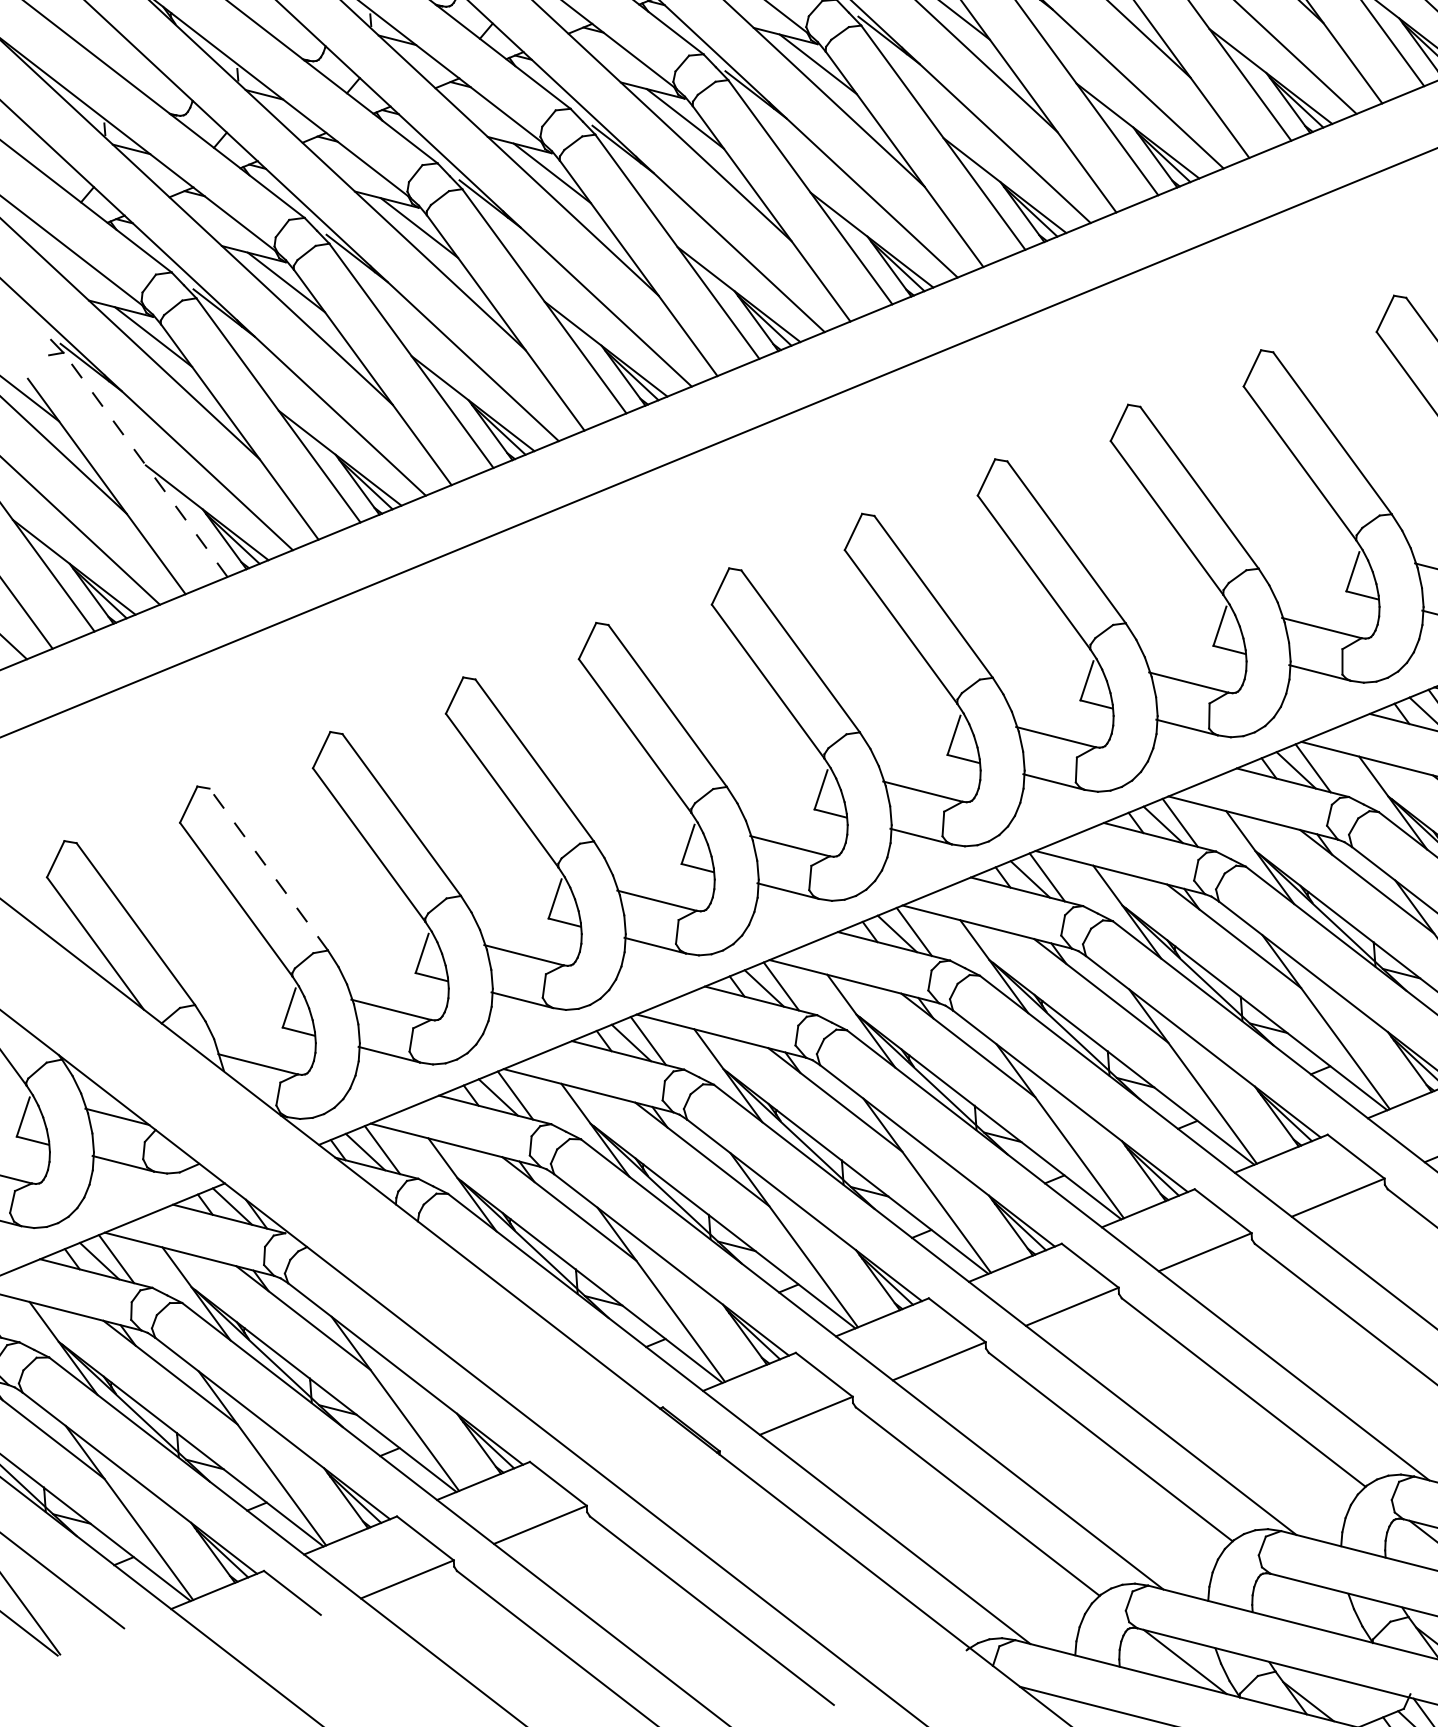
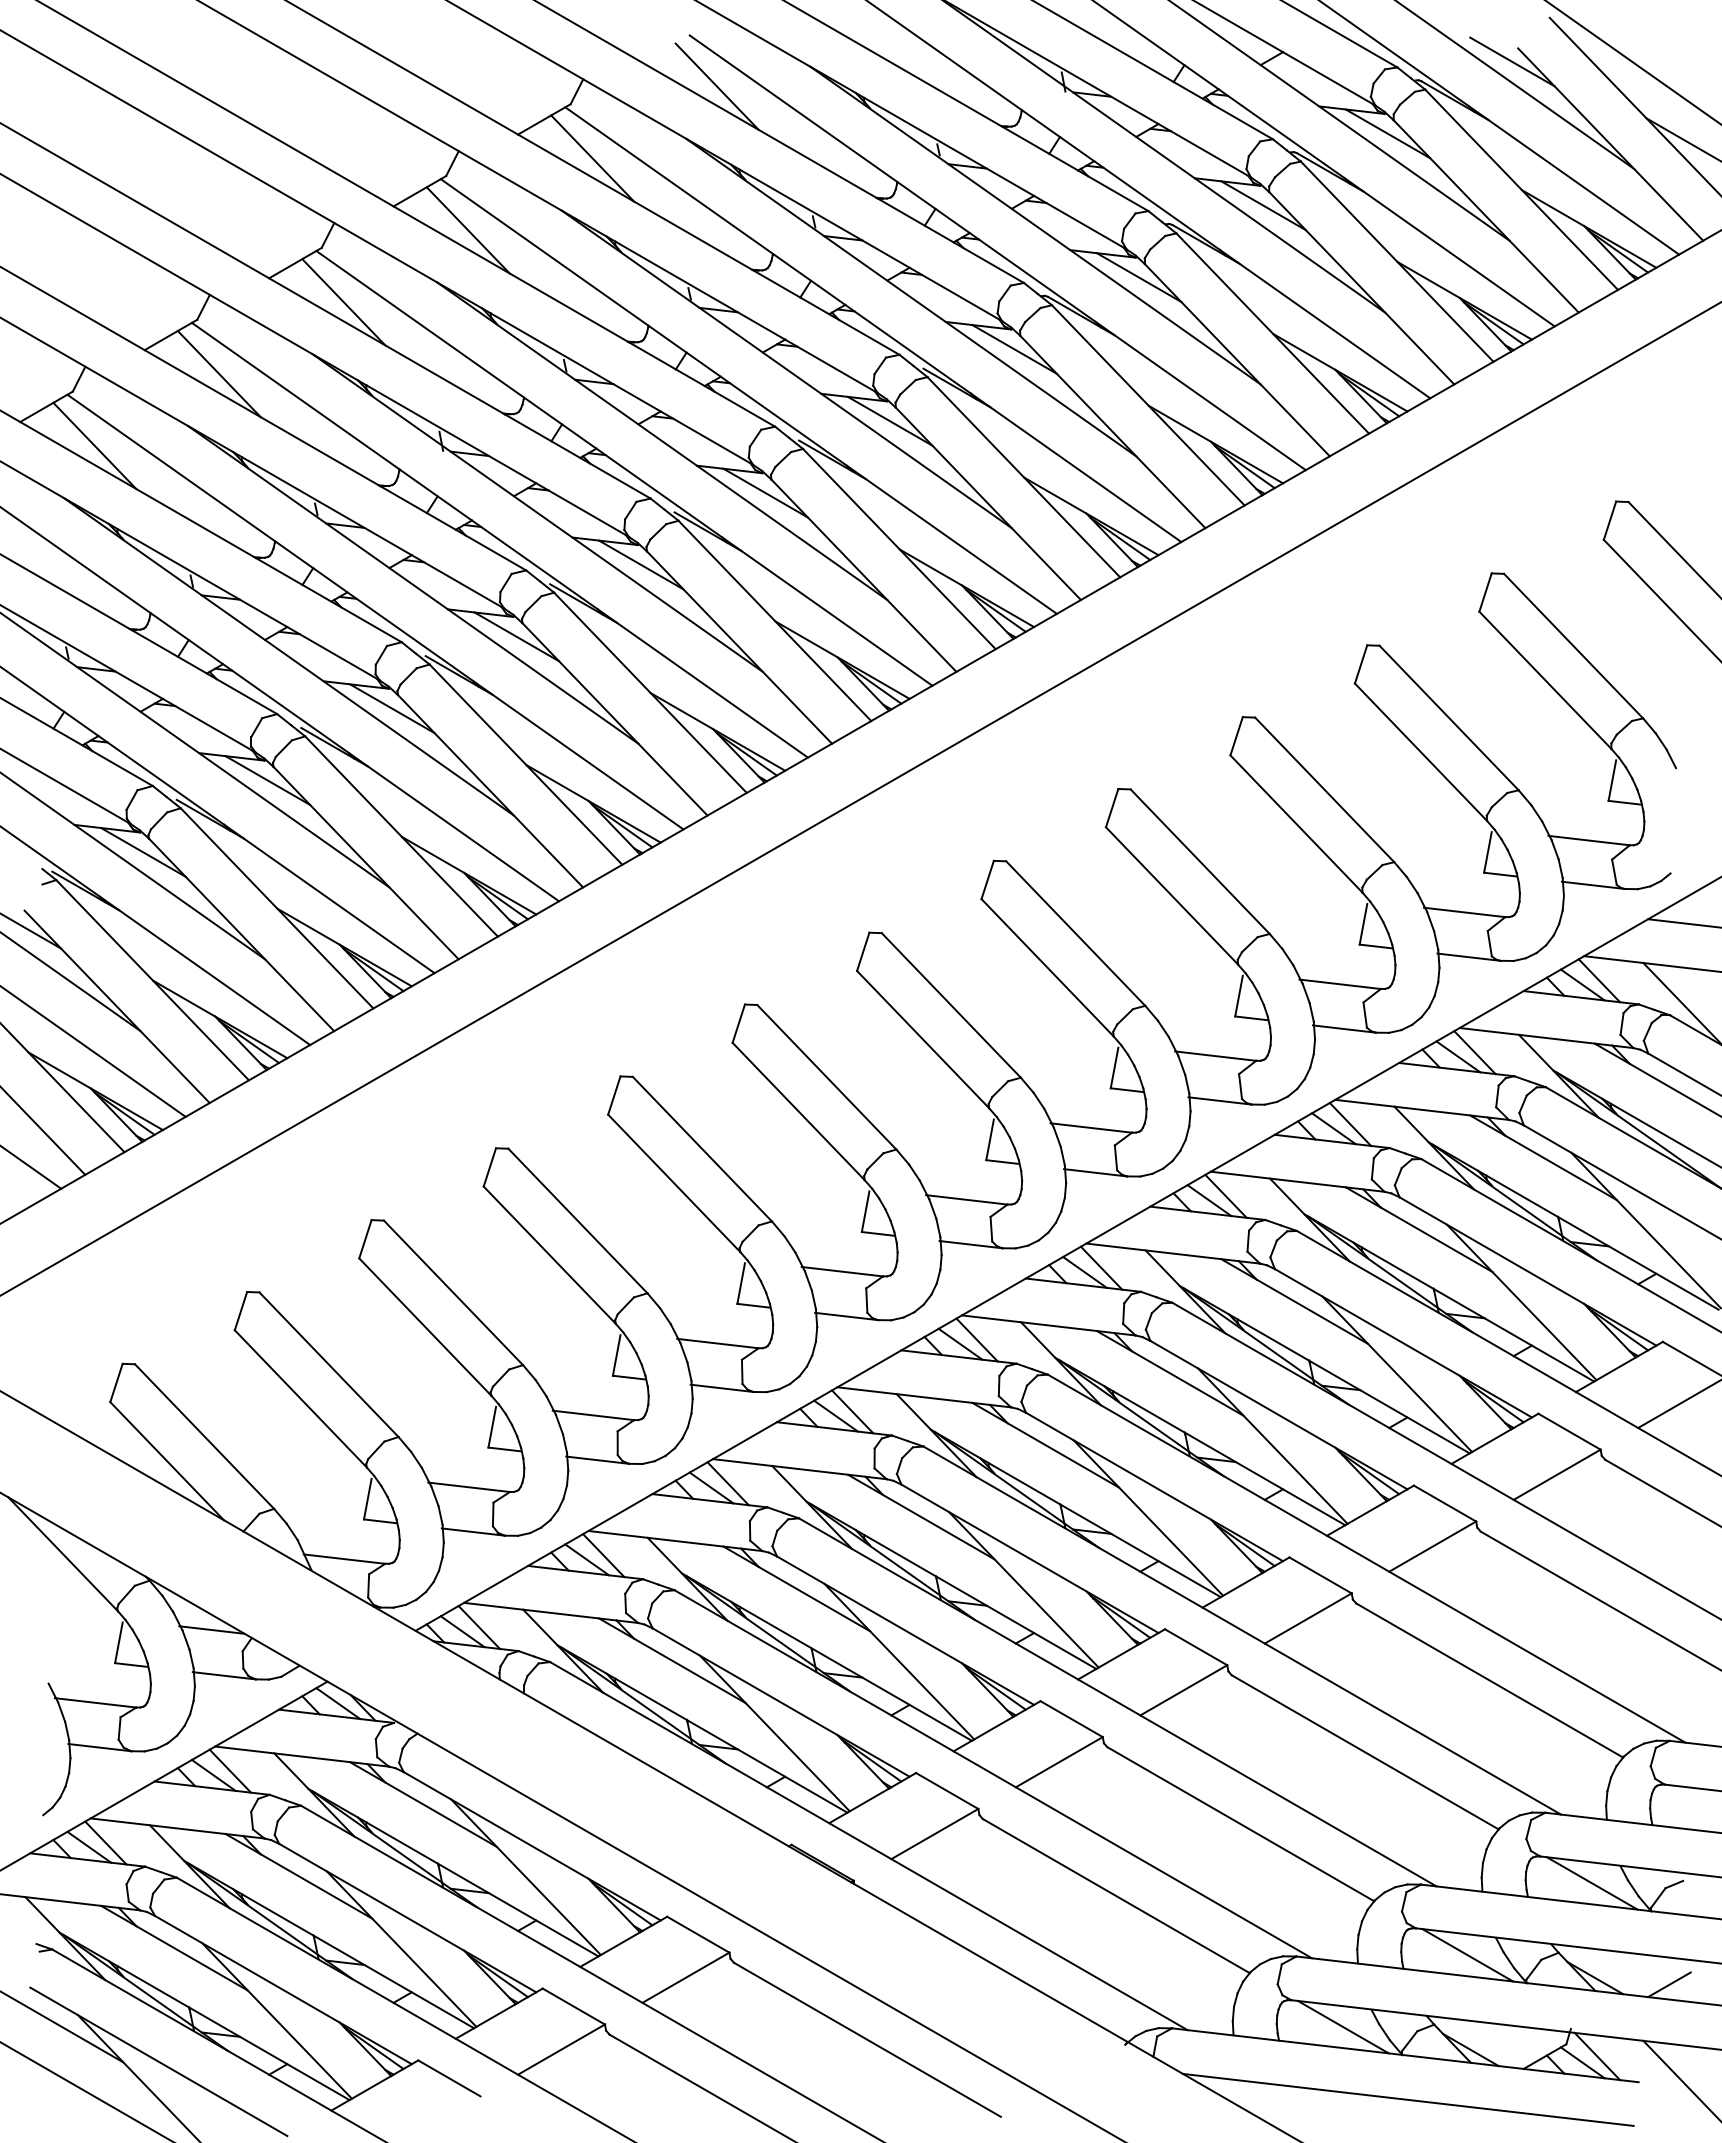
line: (145, 465) -> (152, 980), dashed -> solid
line: (268, 869) -> (328, 1364), dashed -> solid
line: (1317, 1607) -> (1467, 1955), added

